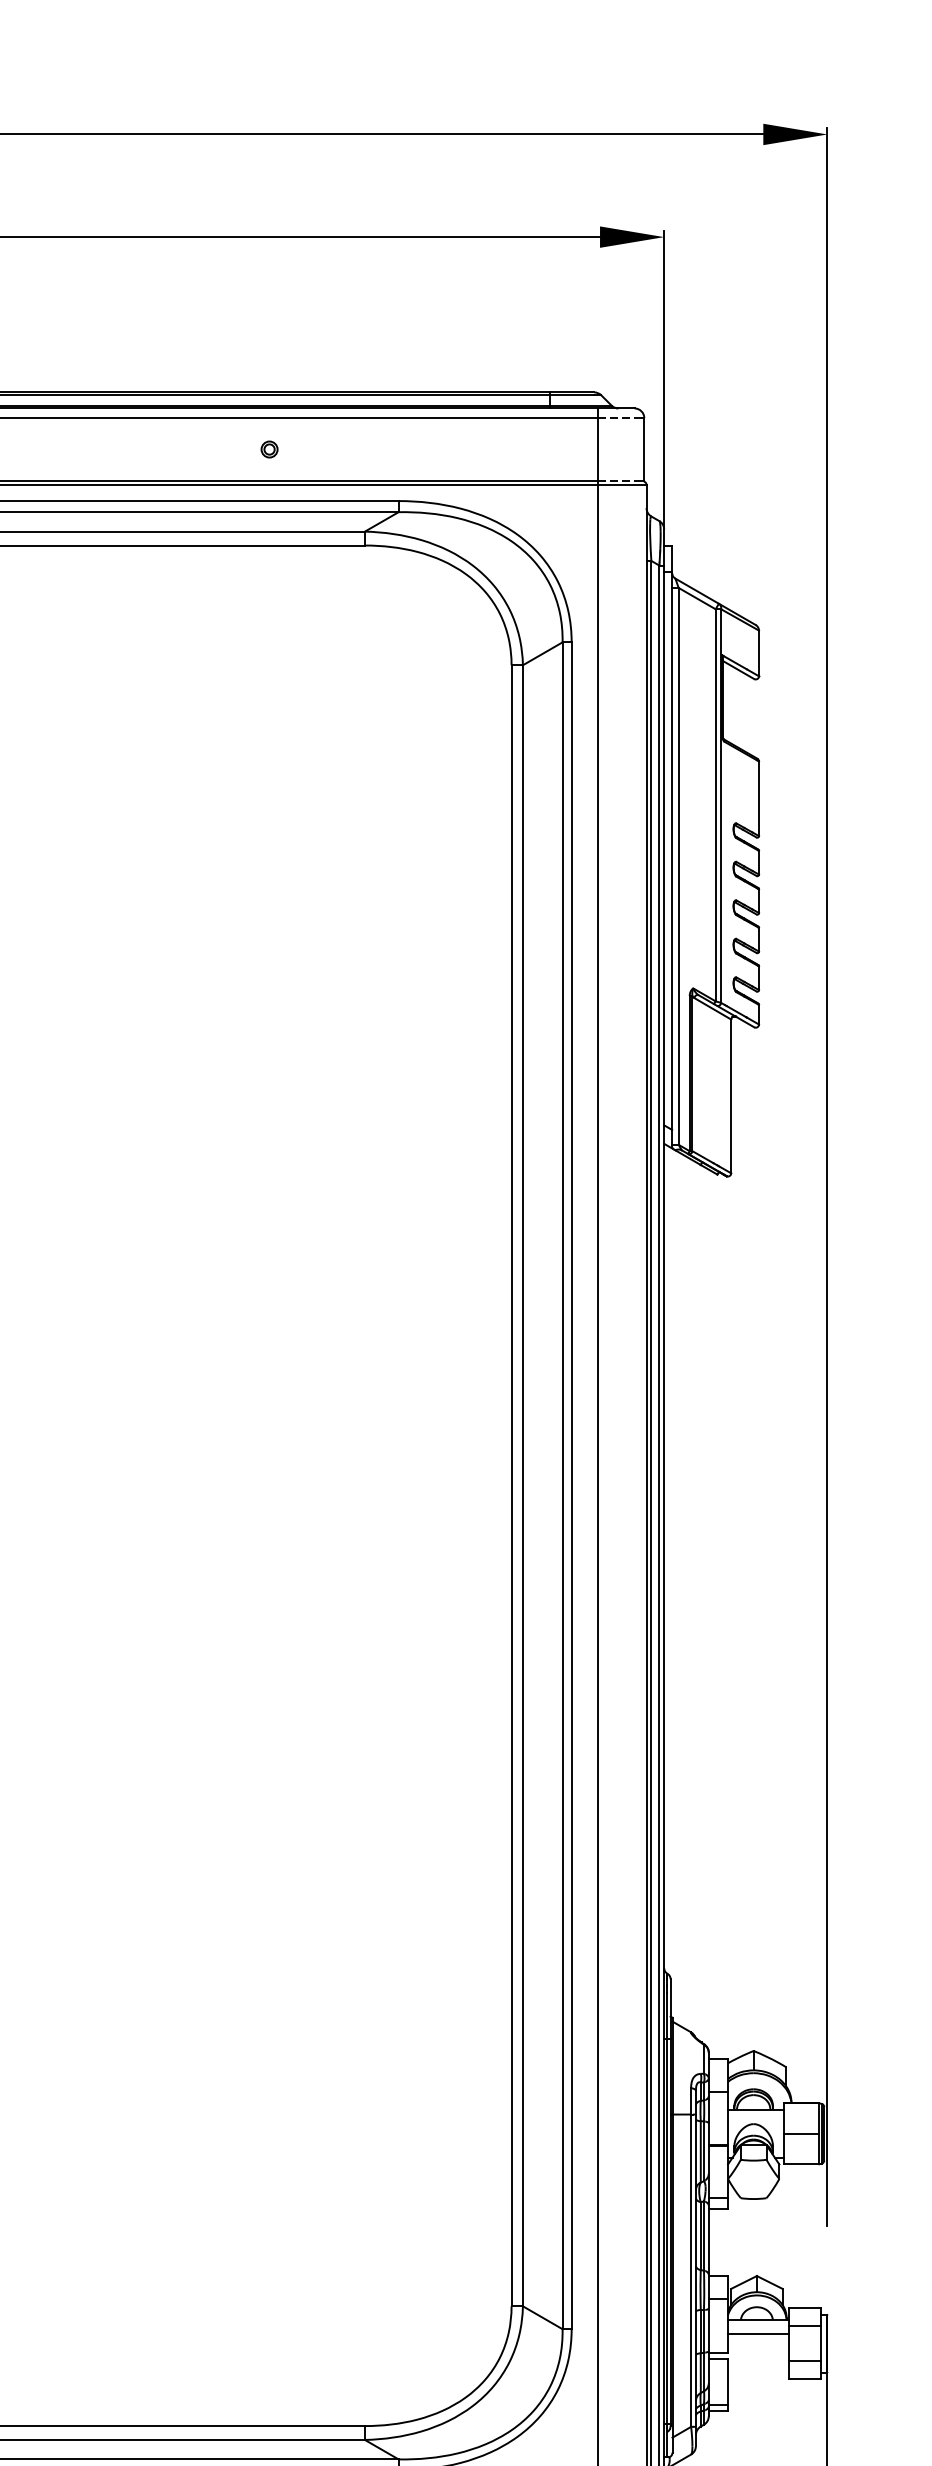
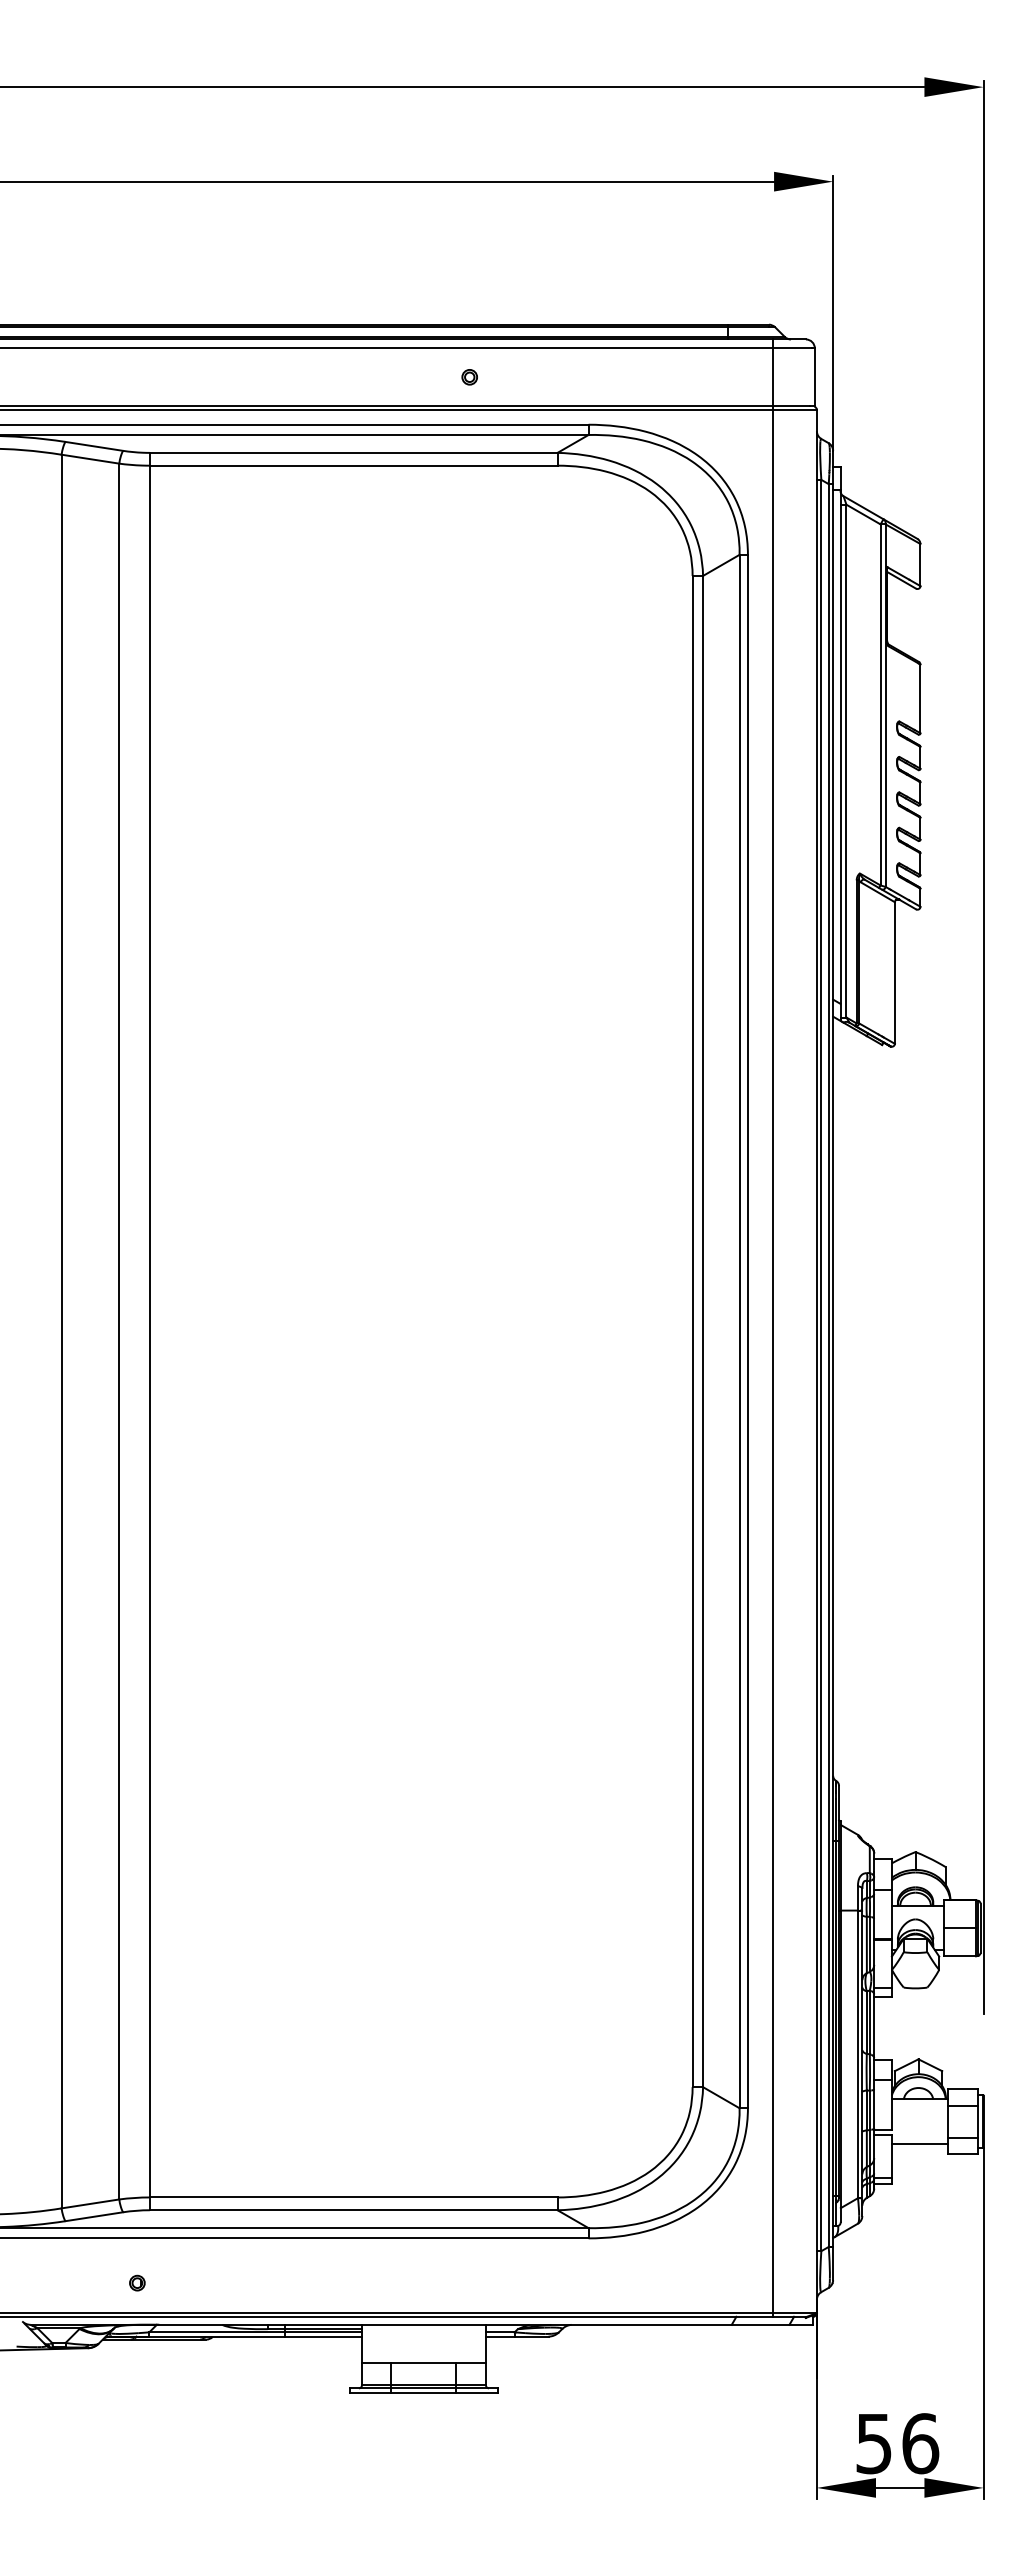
line: (620, 418) -> (792, 348), dashed -> solid
line: (618, 480) -> (791, 405), dashed -> solid
line: (757, 2333) -> (919, 2143), moved

